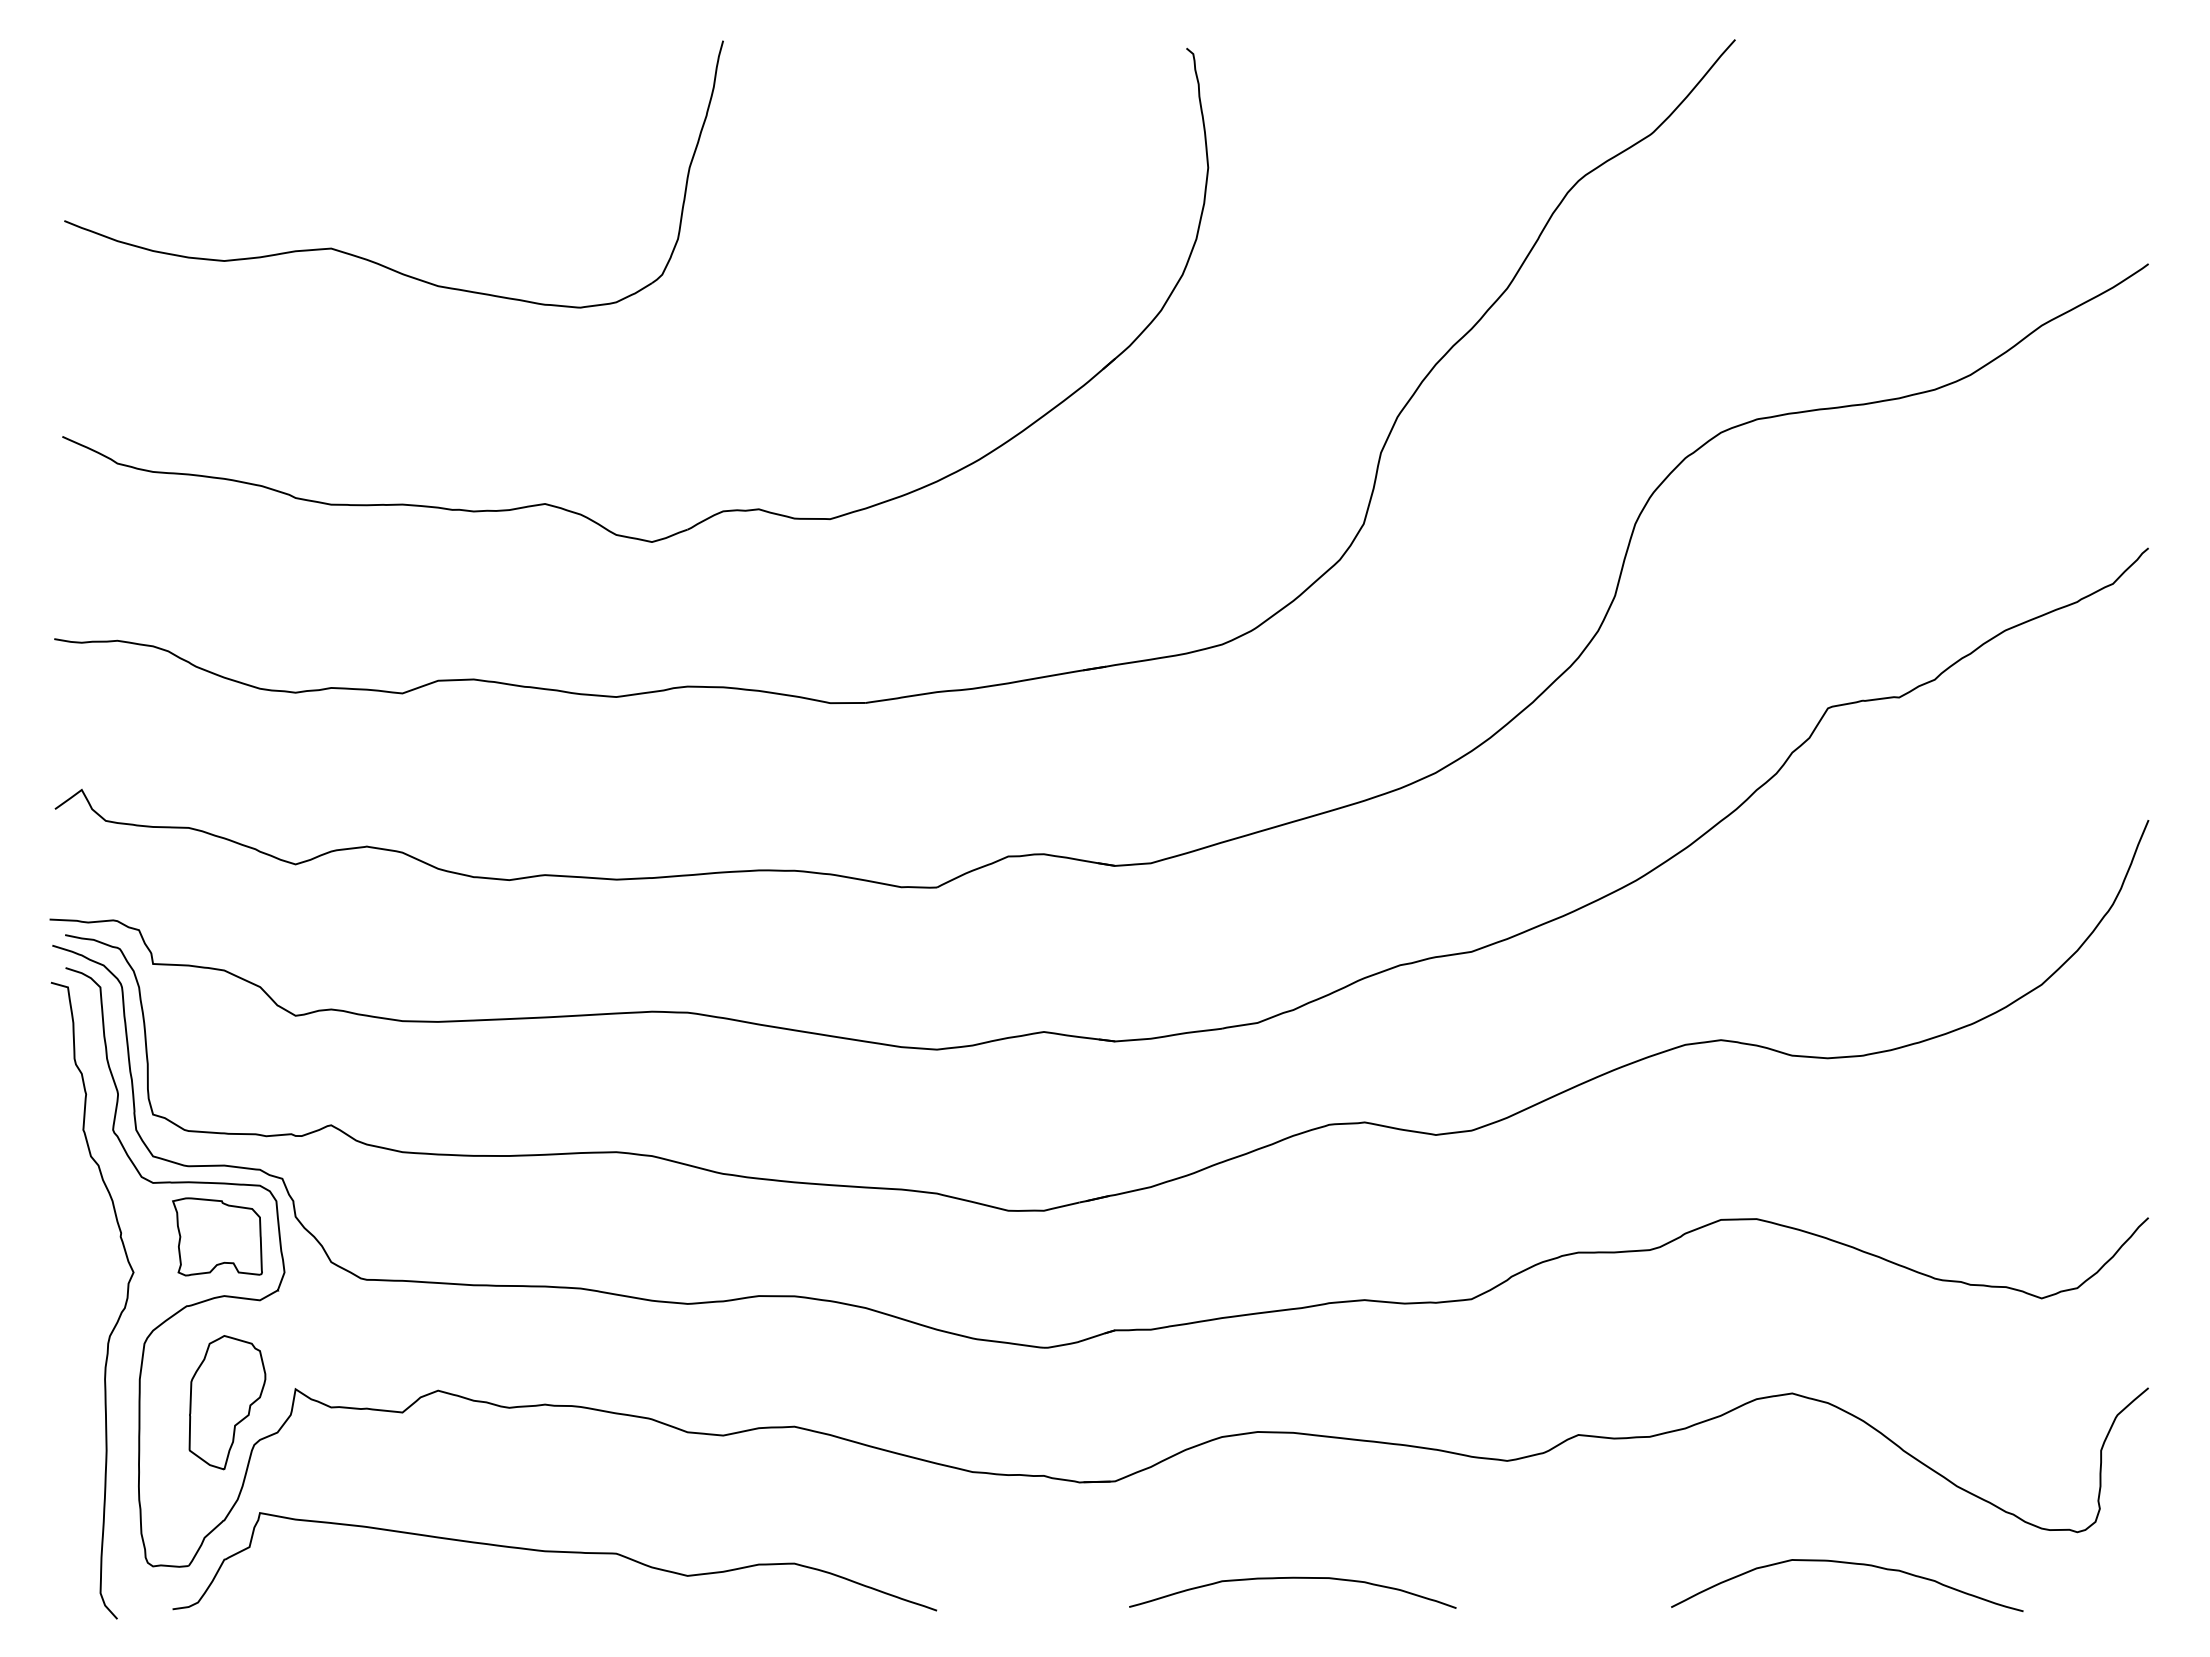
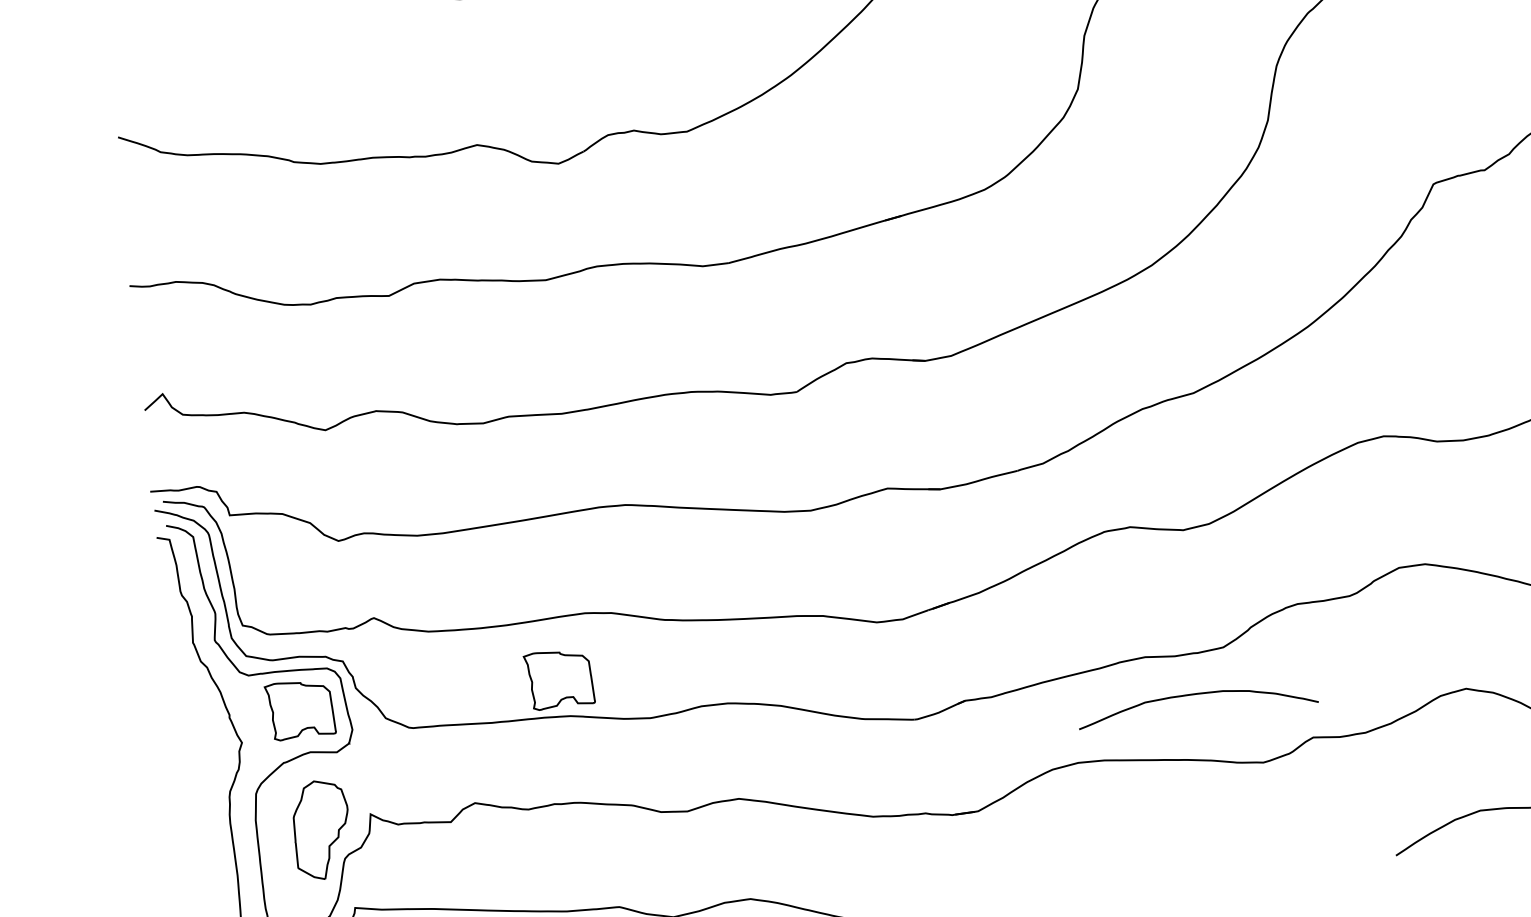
part: (571, 1236) -> (559, 678), added
curve: (1292, 1578) -> (1196, 694), moved

